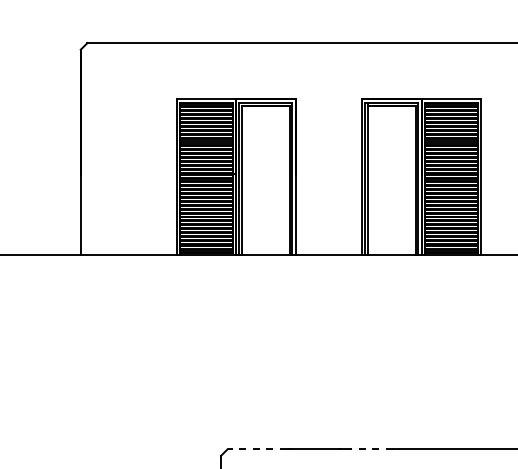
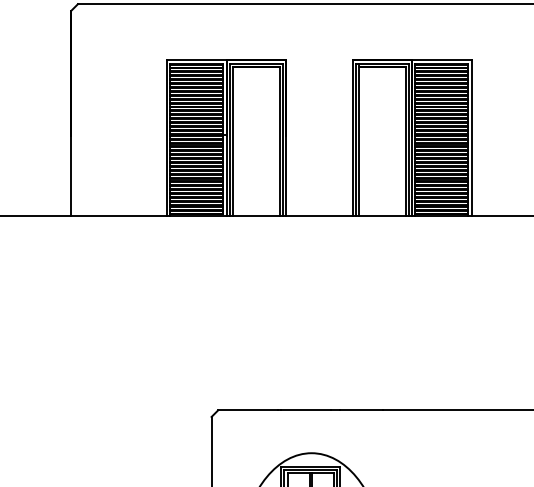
line: (256, 449) -> (247, 410), dashed -> solid
line: (370, 449) -> (361, 410), dashed -> solid

